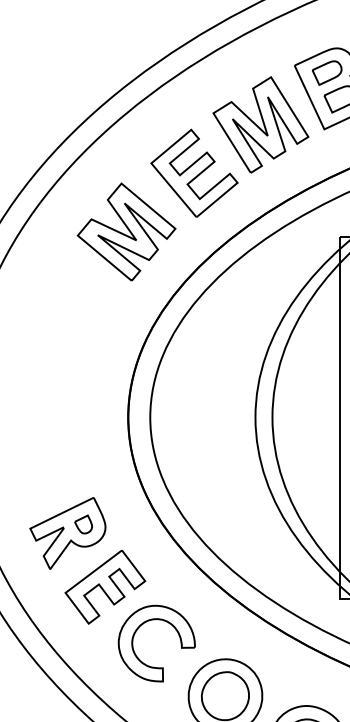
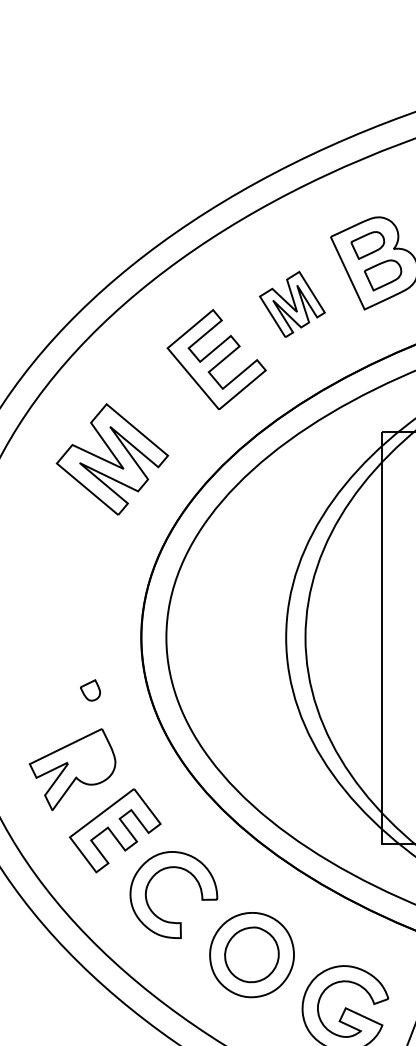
part: (261, 124) -> (292, 304), size x0.6
part: (126, 232) -> (112, 459), moved
part: (83, 524) -> (90, 690), moved

